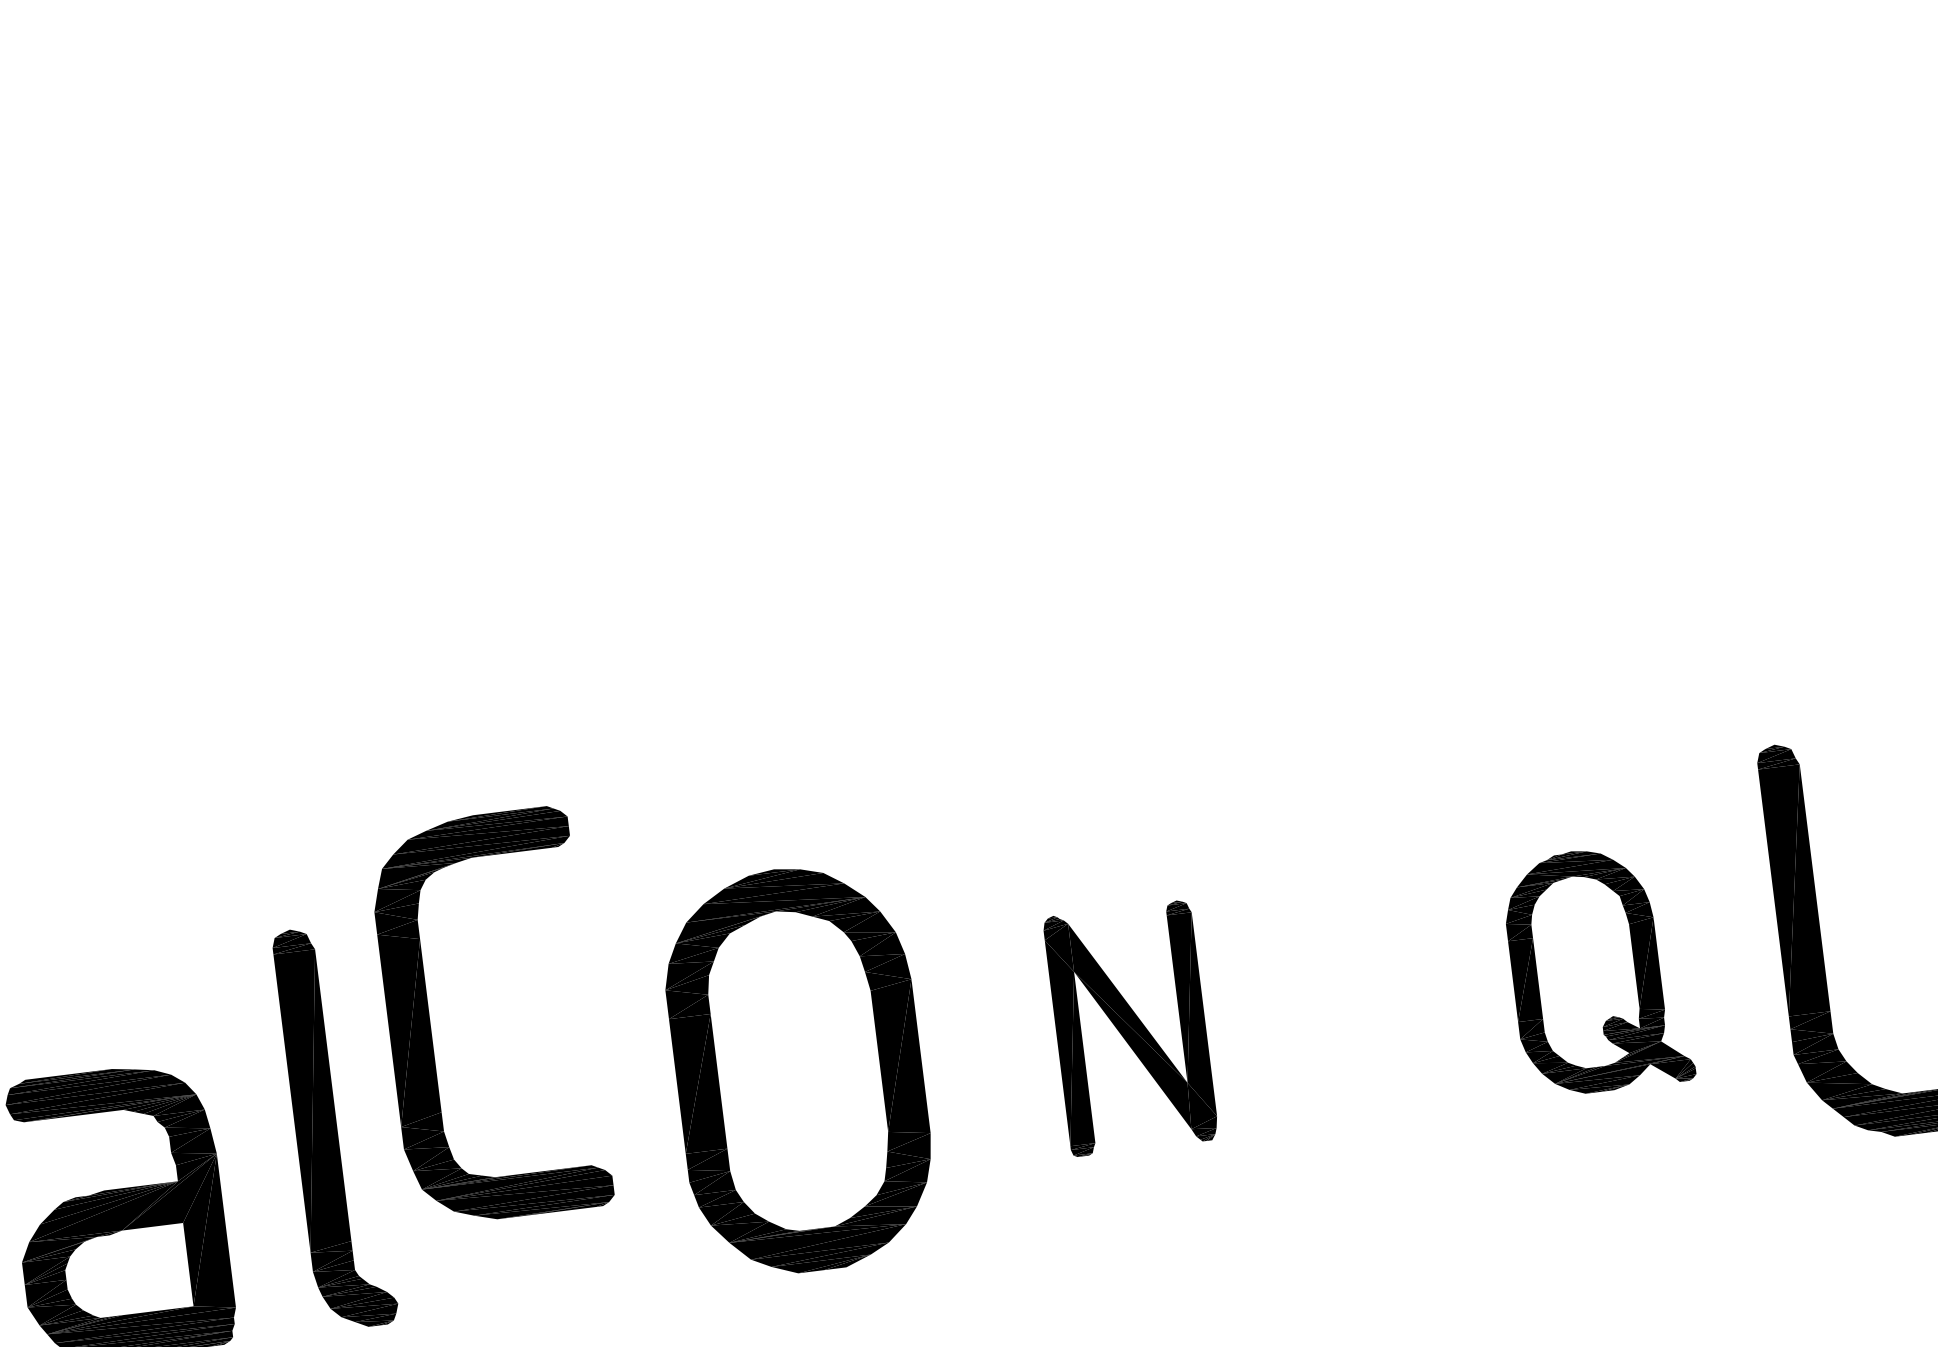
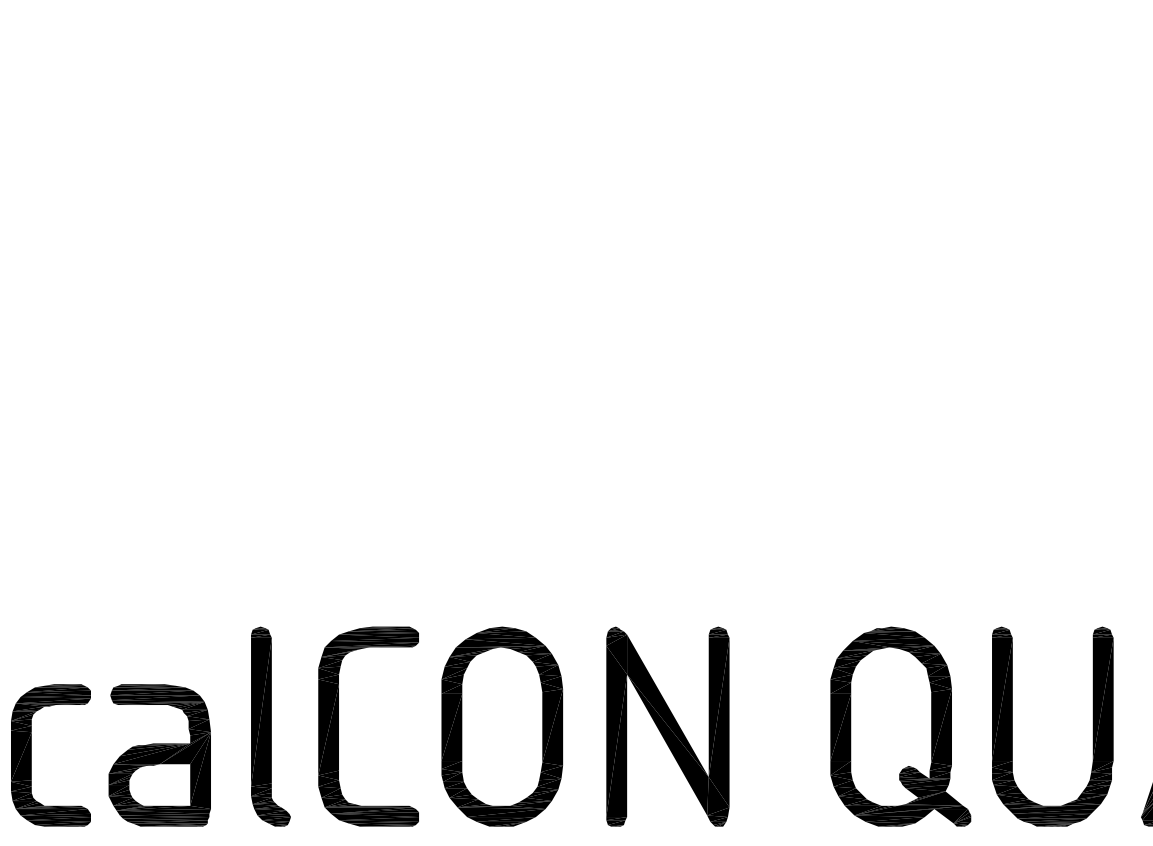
part: (1596, 970) -> (900, 726), size x1.67
part: (429, 1023) -> (338, 726), moved
part: (1129, 1028) -> (667, 726), size x1.67

